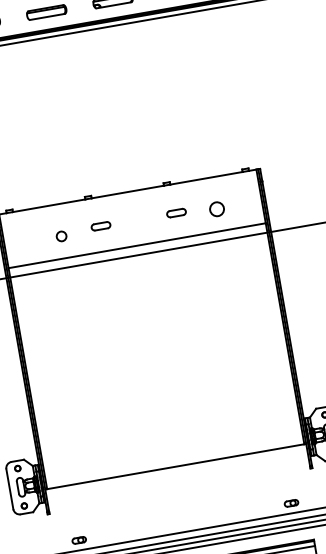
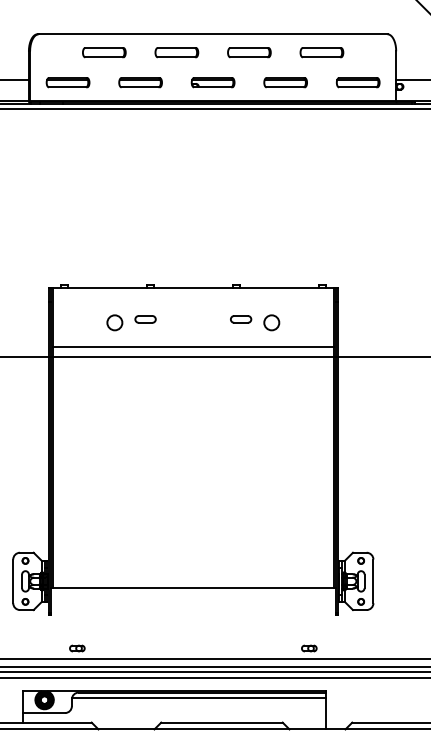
circle: (216, 209) -> (271, 322), moved
part: (100, 226) -> (145, 319), moved
circle: (61, 236) -> (114, 322), size x1.43

